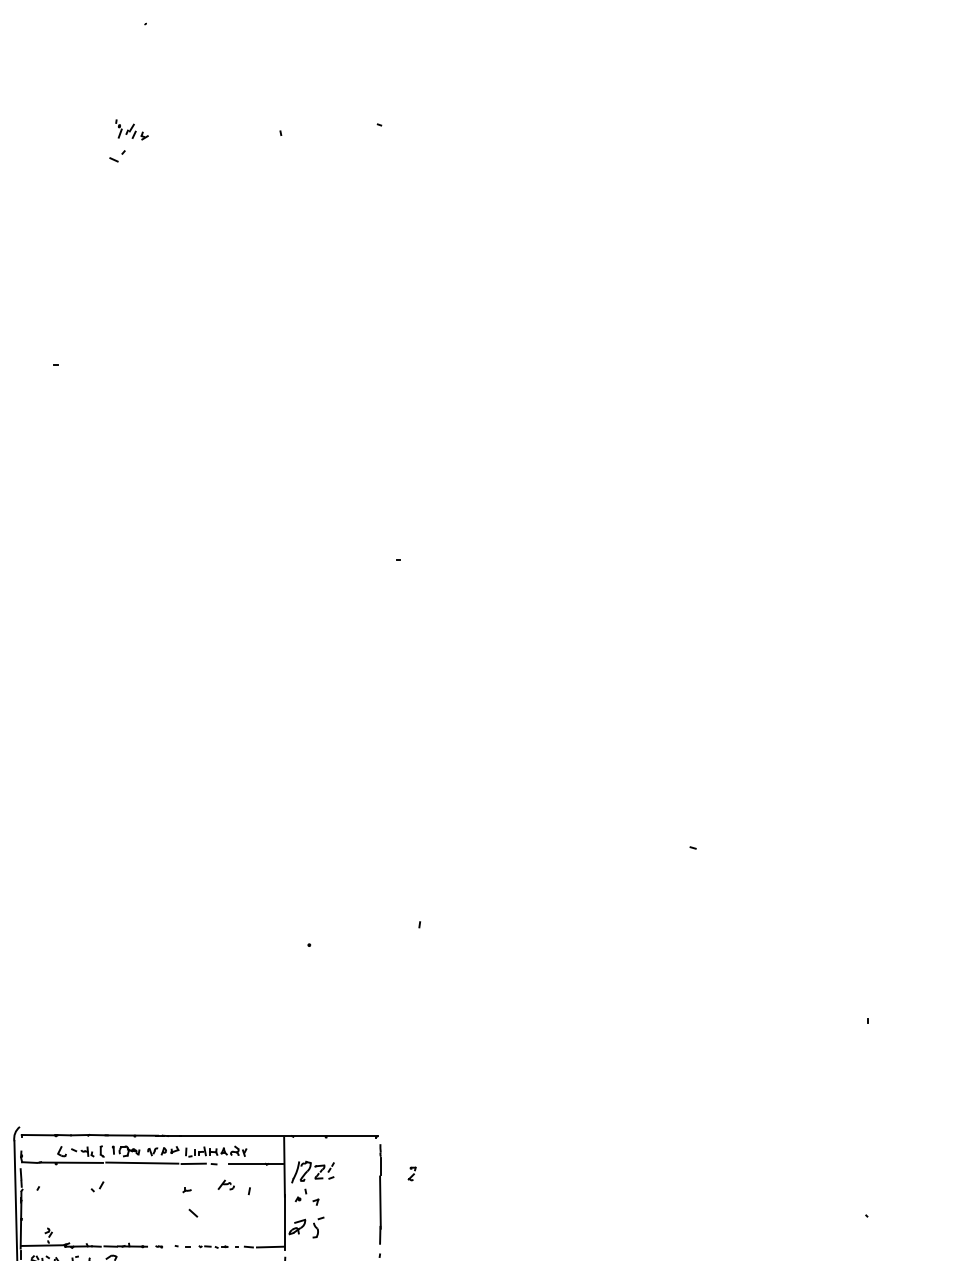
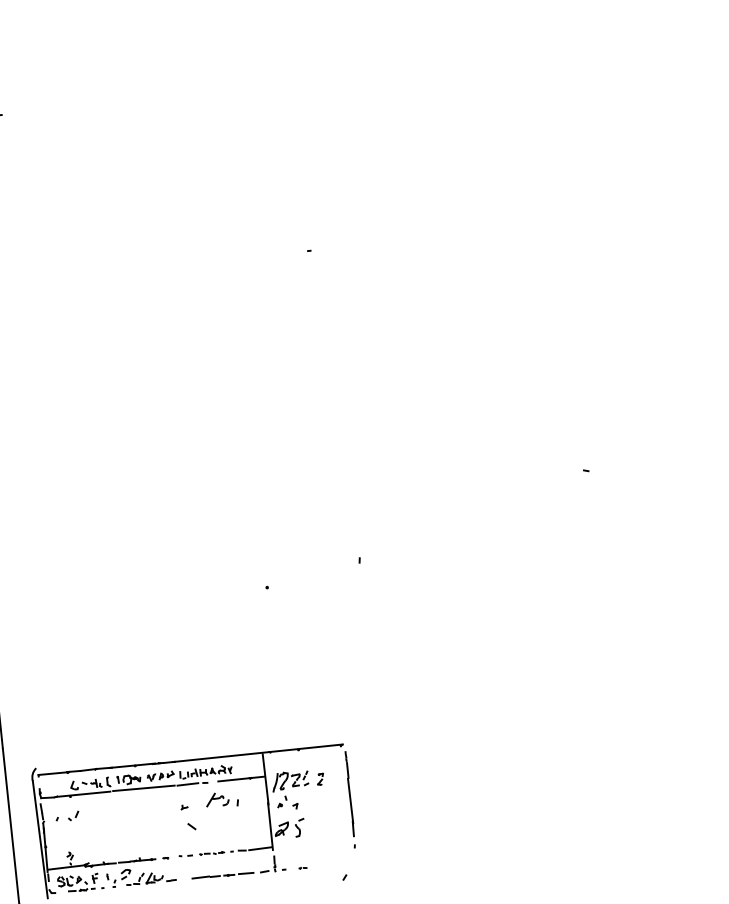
part: (411, 1173) -> (319, 779), moved
part: (226, 1184) -> (217, 799), size x1.67
part: (97, 1186) -> (73, 815), moved

